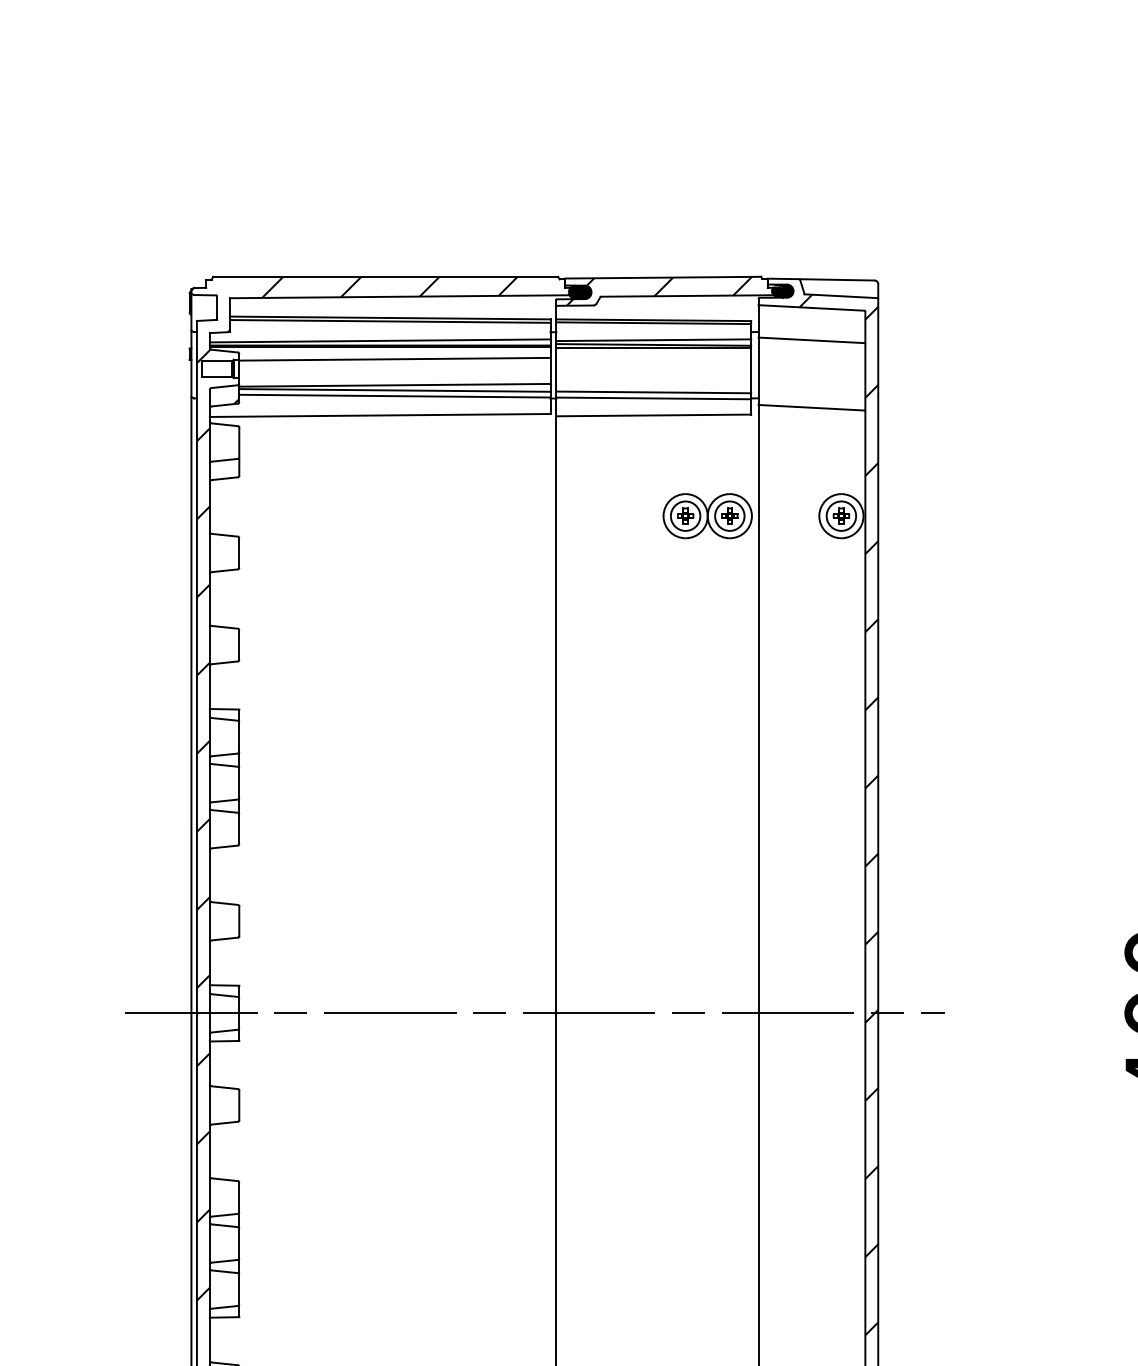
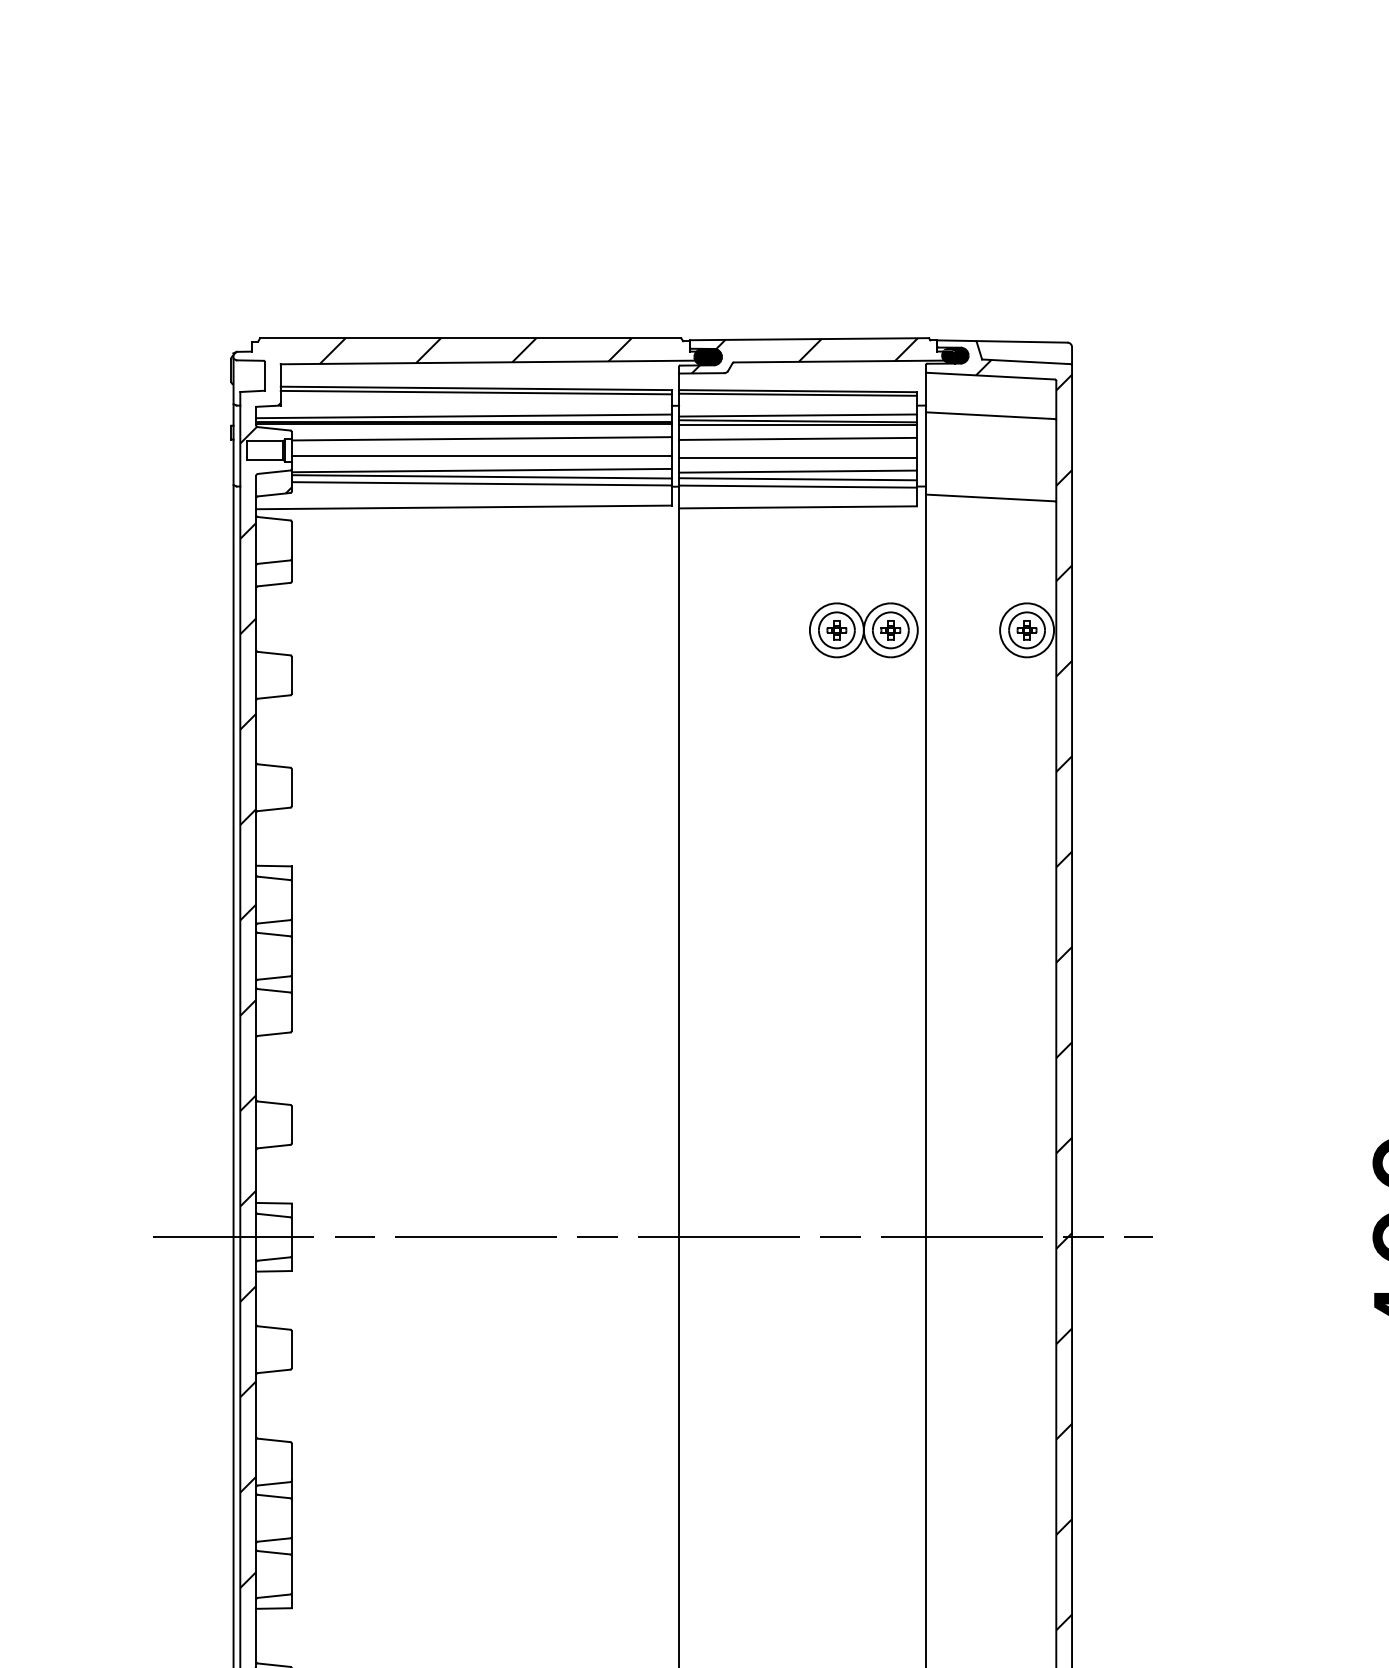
line: (653, 359) -> (797, 439), added
line: (394, 373) -> (481, 456), added
line: (653, 374) -> (797, 457), added
line: (653, 386) -> (797, 472), added

